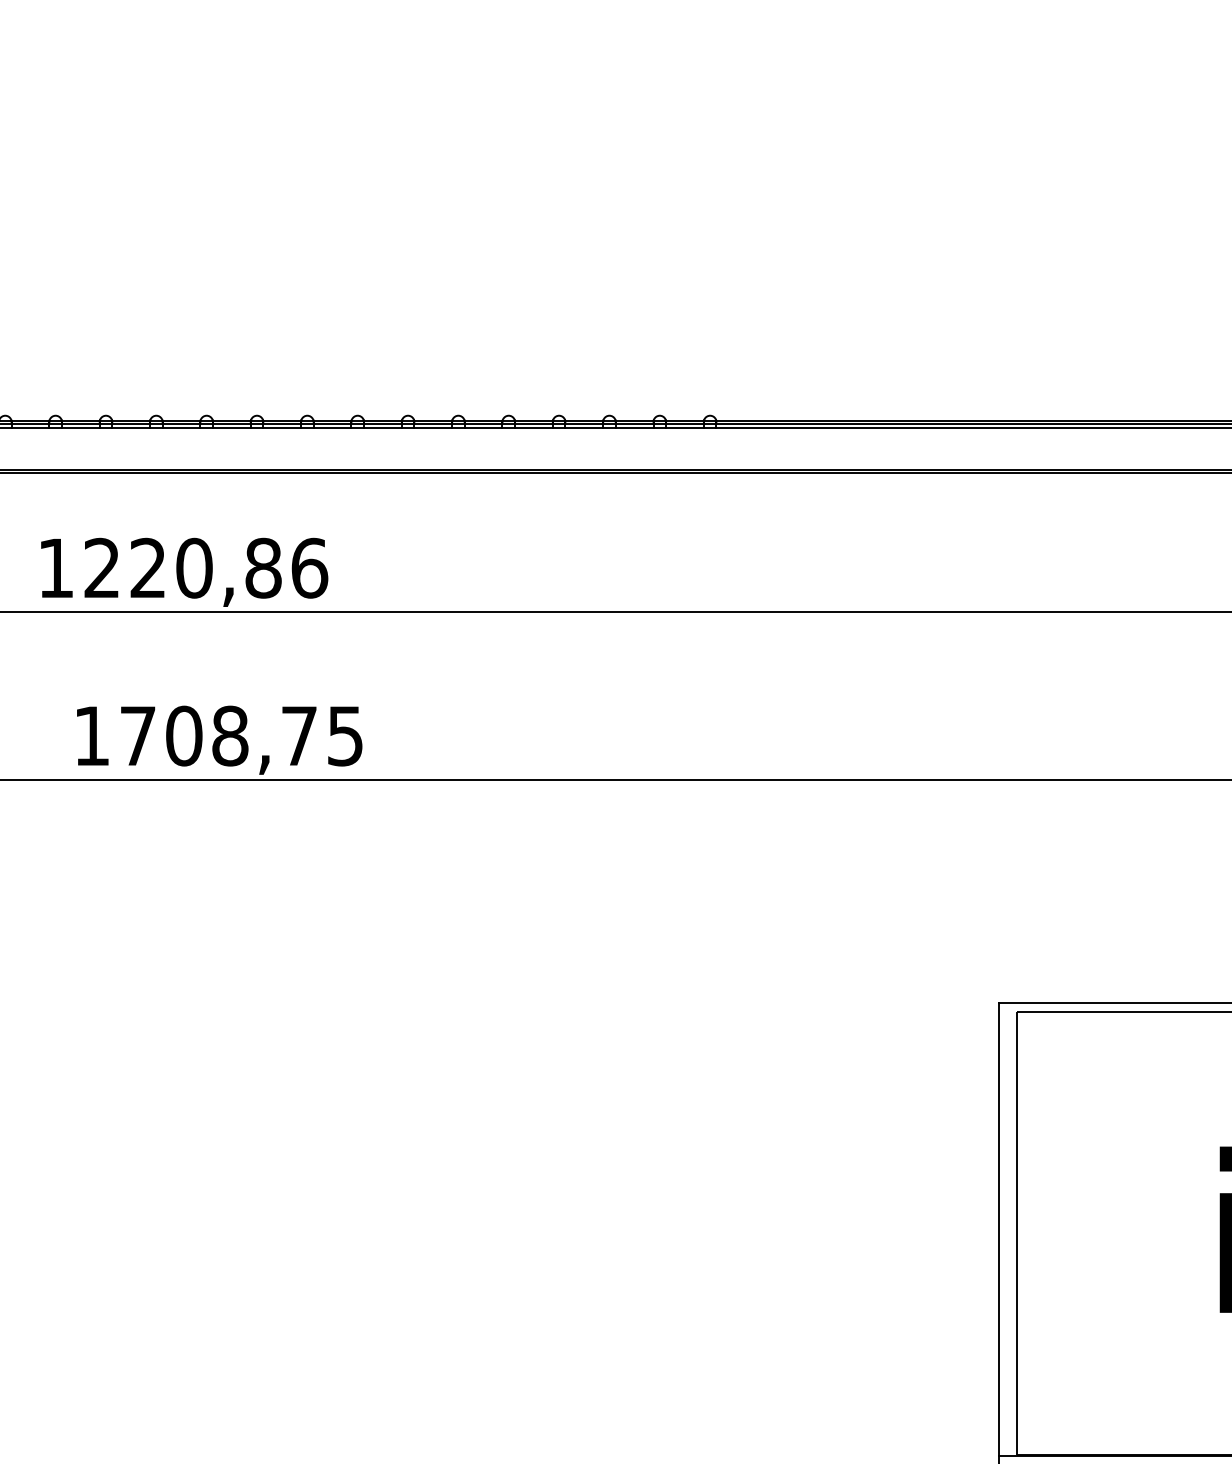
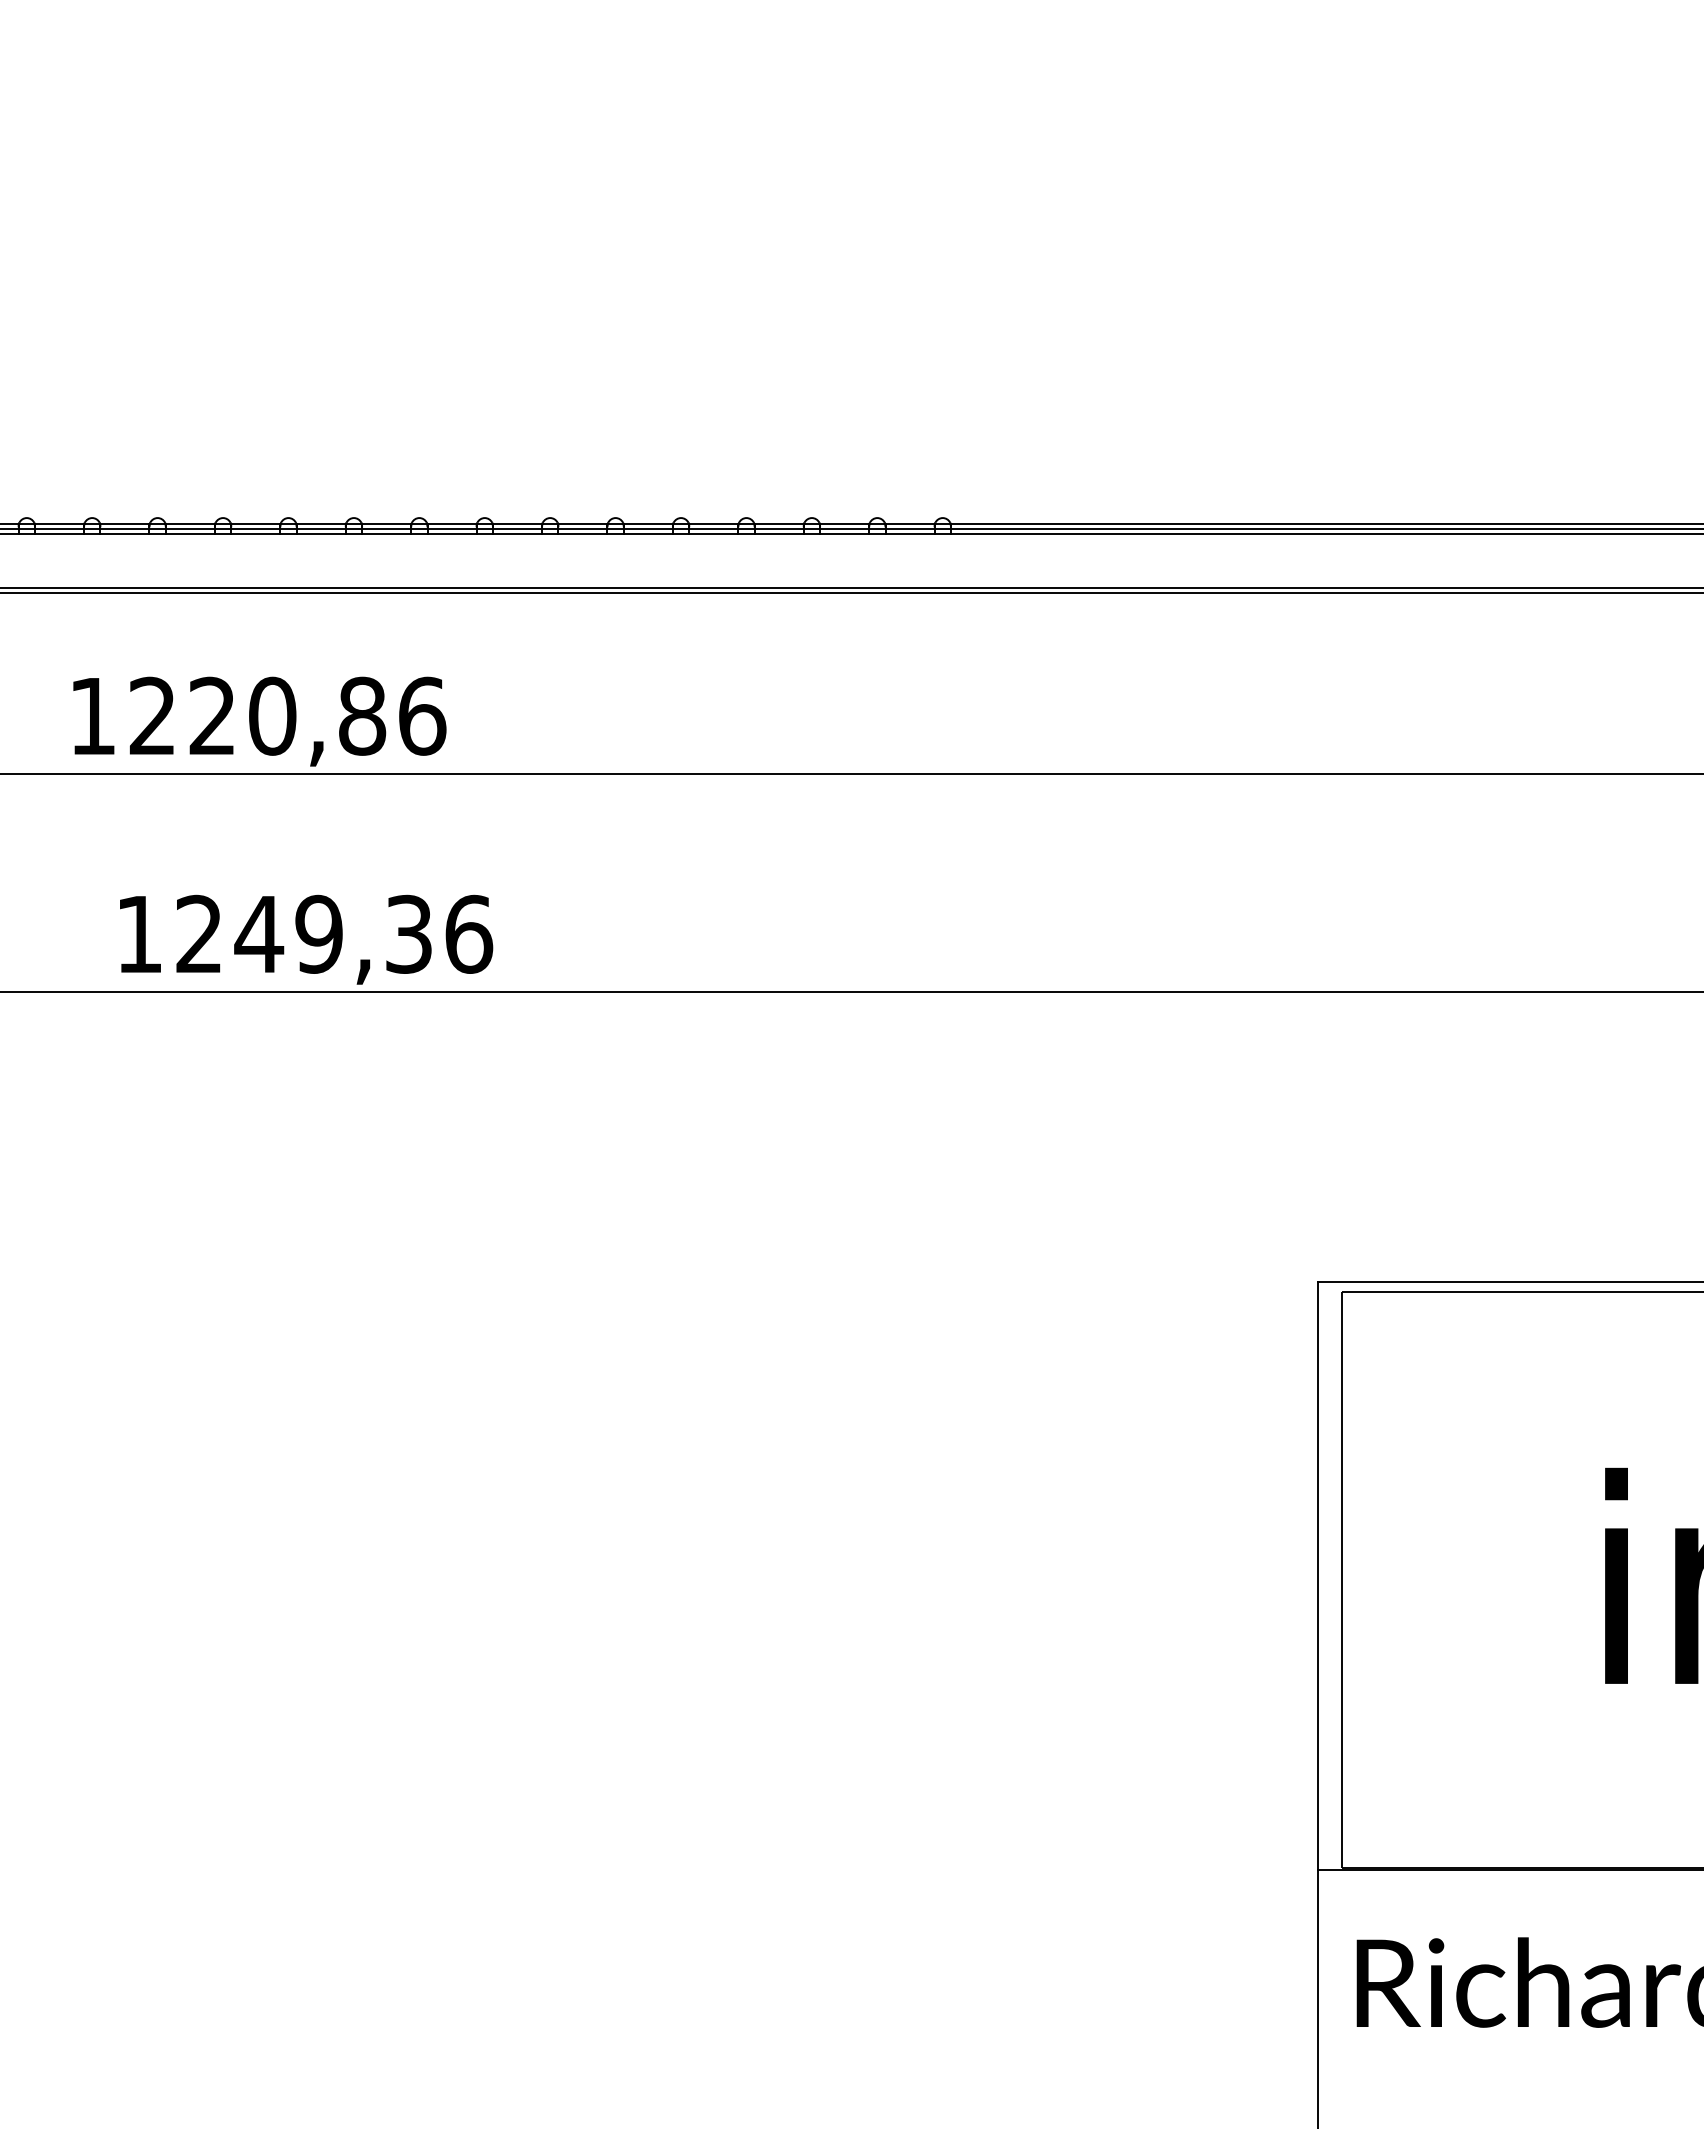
text: (242, 735) -> (334, 933), 1708,75 -> 1249,36

